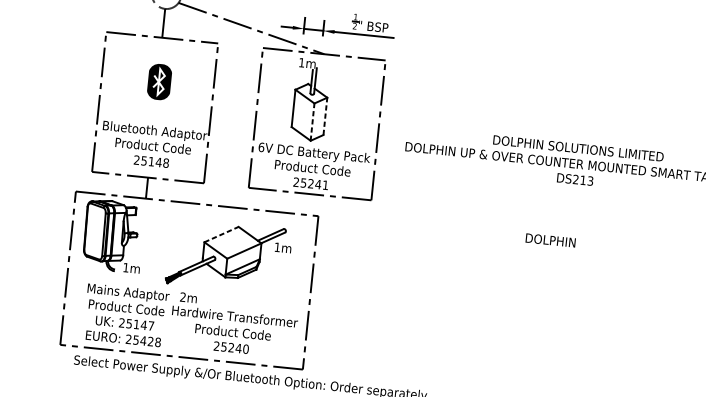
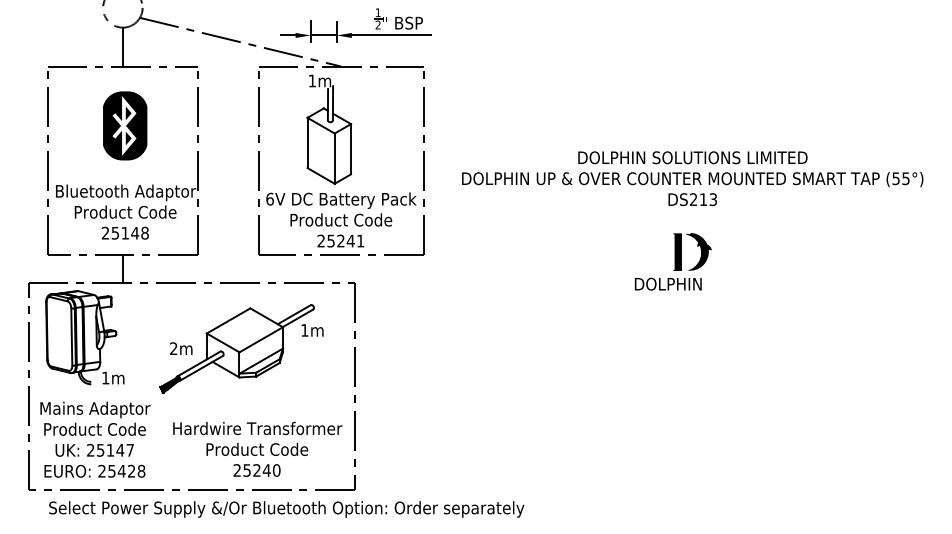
part: (159, 81) -> (125, 125), size x1.43
line: (325, 115) -> (351, 148), dashed -> solid
line: (312, 122) -> (334, 158), dashed -> solid
part: (575, 214) -> (697, 246), added
line: (222, 234) -> (229, 320), dashed -> solid
text: (188, 297) -> (181, 348), moved
text: (126, 315) -> (95, 439), moved

